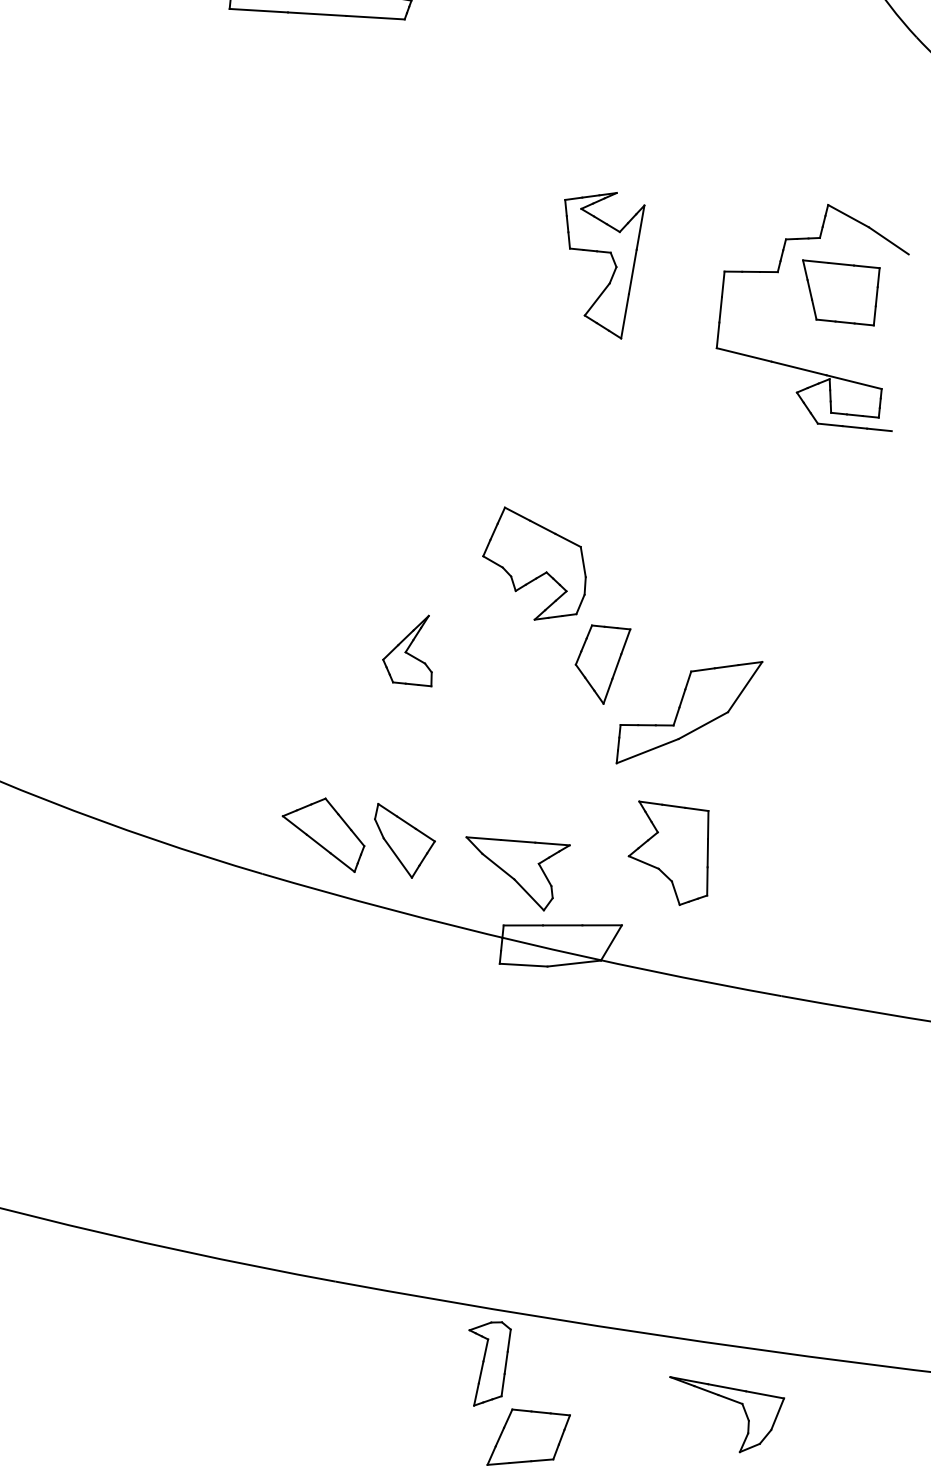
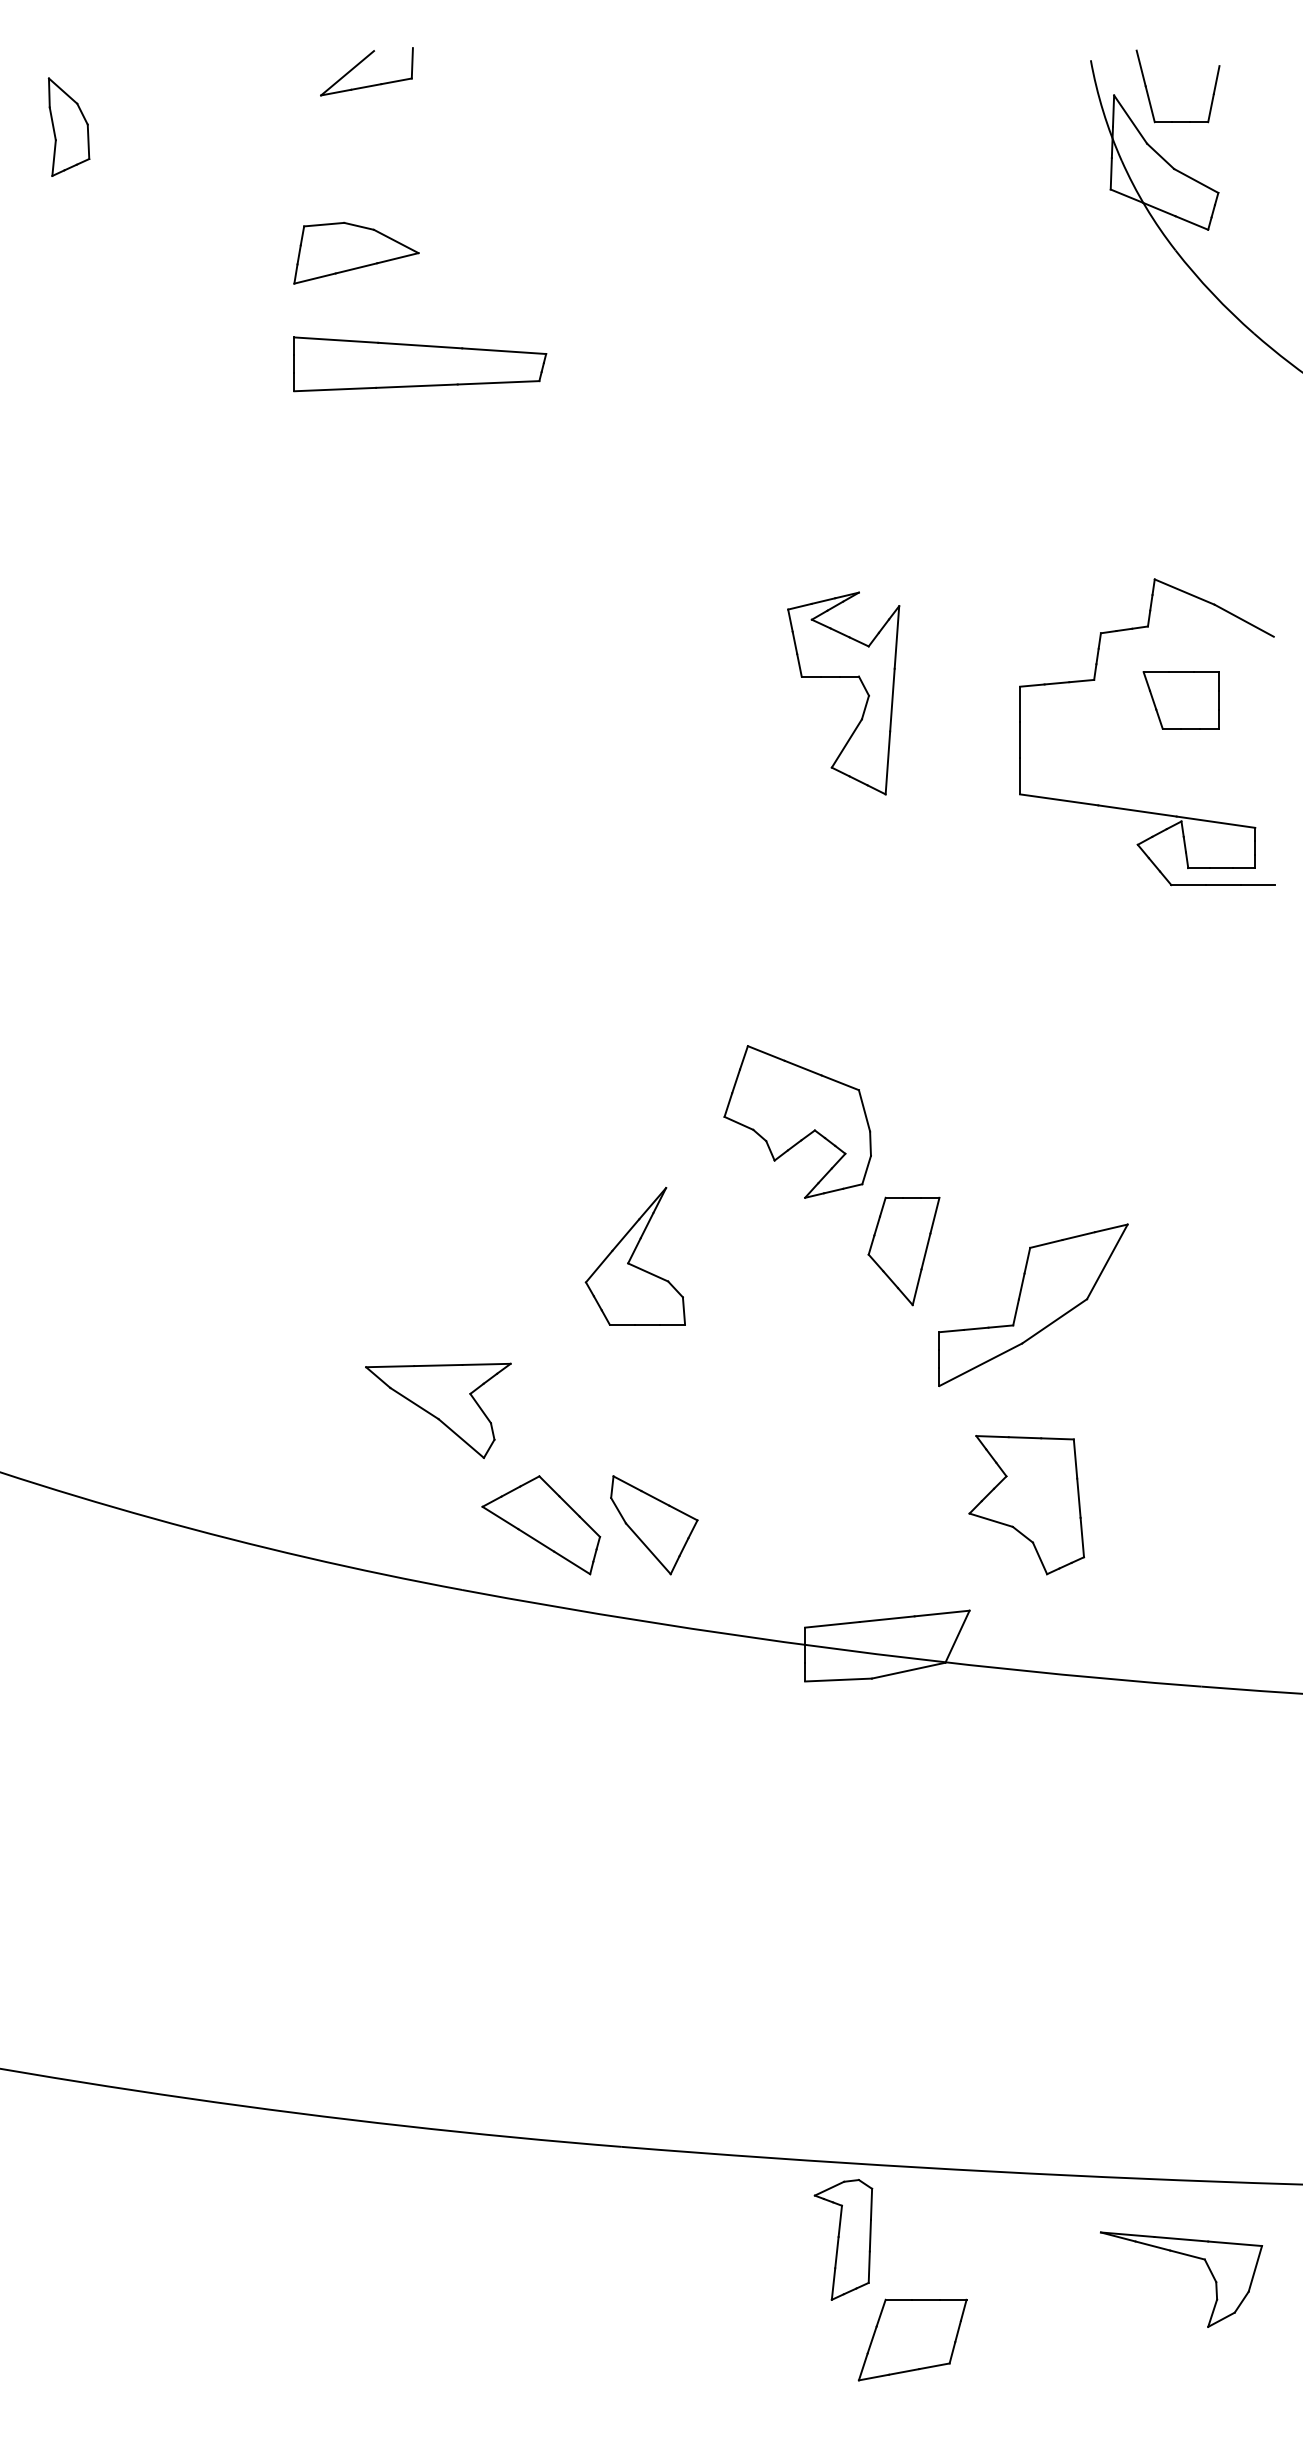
part: (837, 293) -> (1180, 700), size x0.7
part: (409, 649) -> (634, 1256), size x1.4
part: (515, 873) -> (438, 1410), moved

